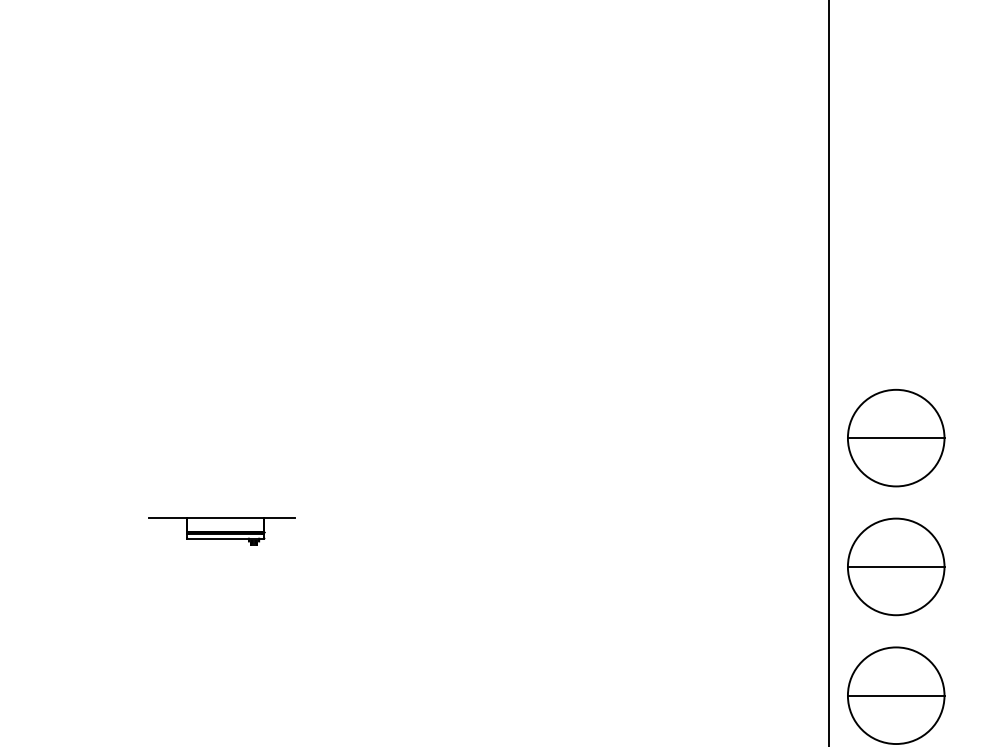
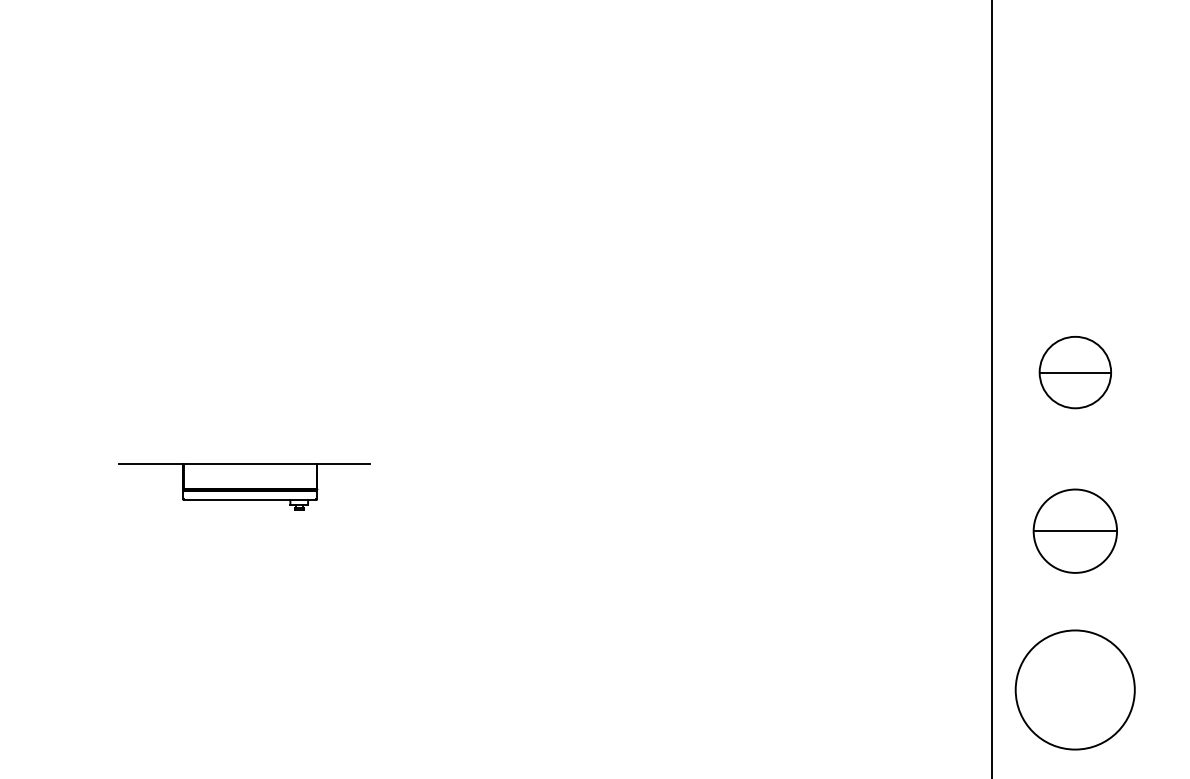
part: (896, 438) -> (1075, 372), size x0.6
part: (221, 531) -> (243, 487), size x1.4
part: (896, 566) -> (1075, 530), size x0.7
line: (895, 695) -> (1074, 689), removed

